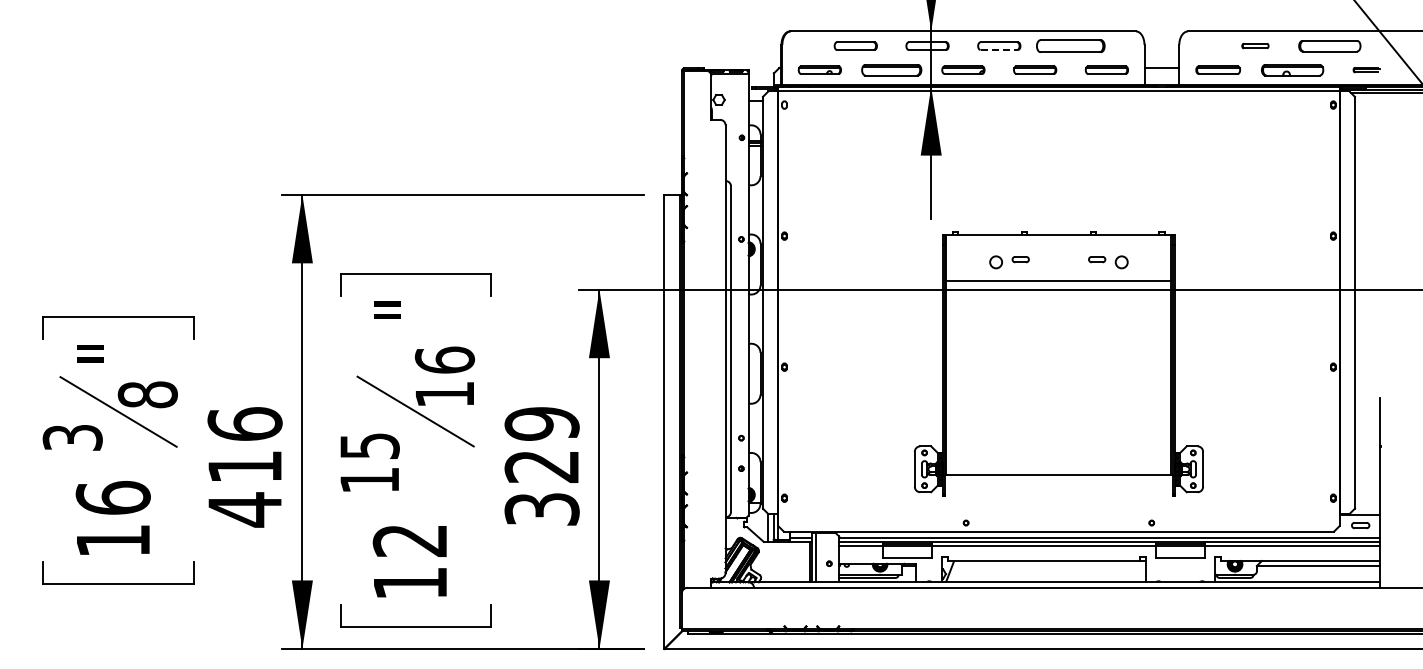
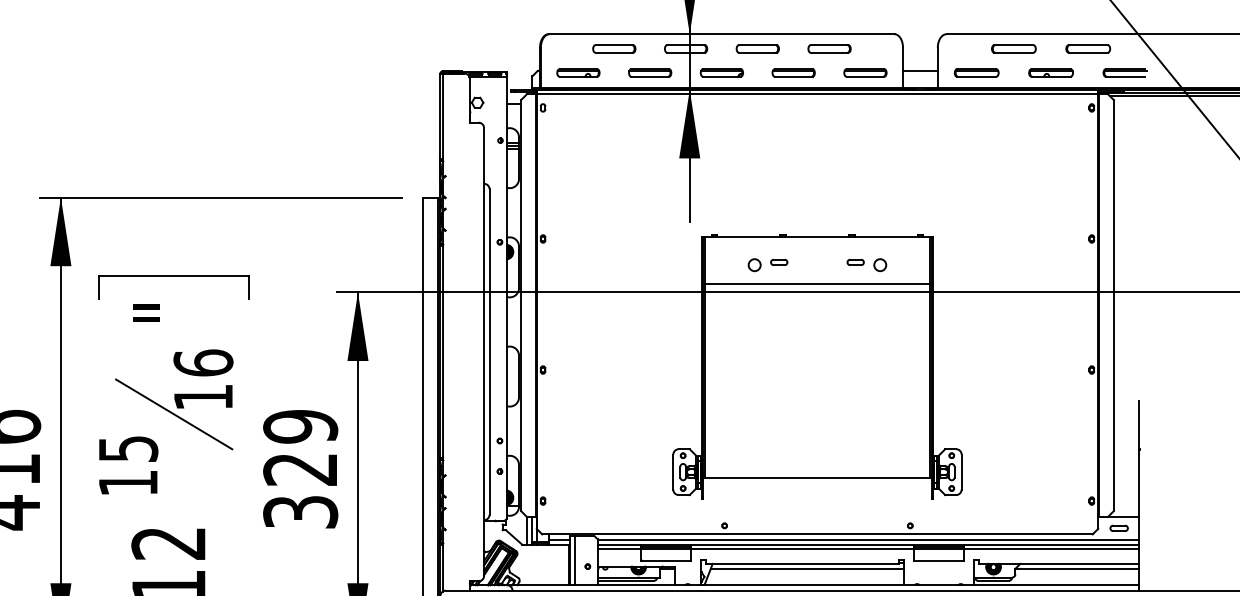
part: (1071, 45) -> (830, 48), size x0.62
part: (1255, 45) -> (1014, 48), size x1.67
part: (1329, 45) -> (1088, 48), size x0.71
line: (999, 49) -> (758, 52), dashed -> solid
part: (891, 69) -> (650, 72), size x0.71
part: (1292, 69) -> (1051, 72), size x0.71
part: (1366, 69) -> (1125, 72), size x1.67
line: (1048, 565) -> (807, 568), added

